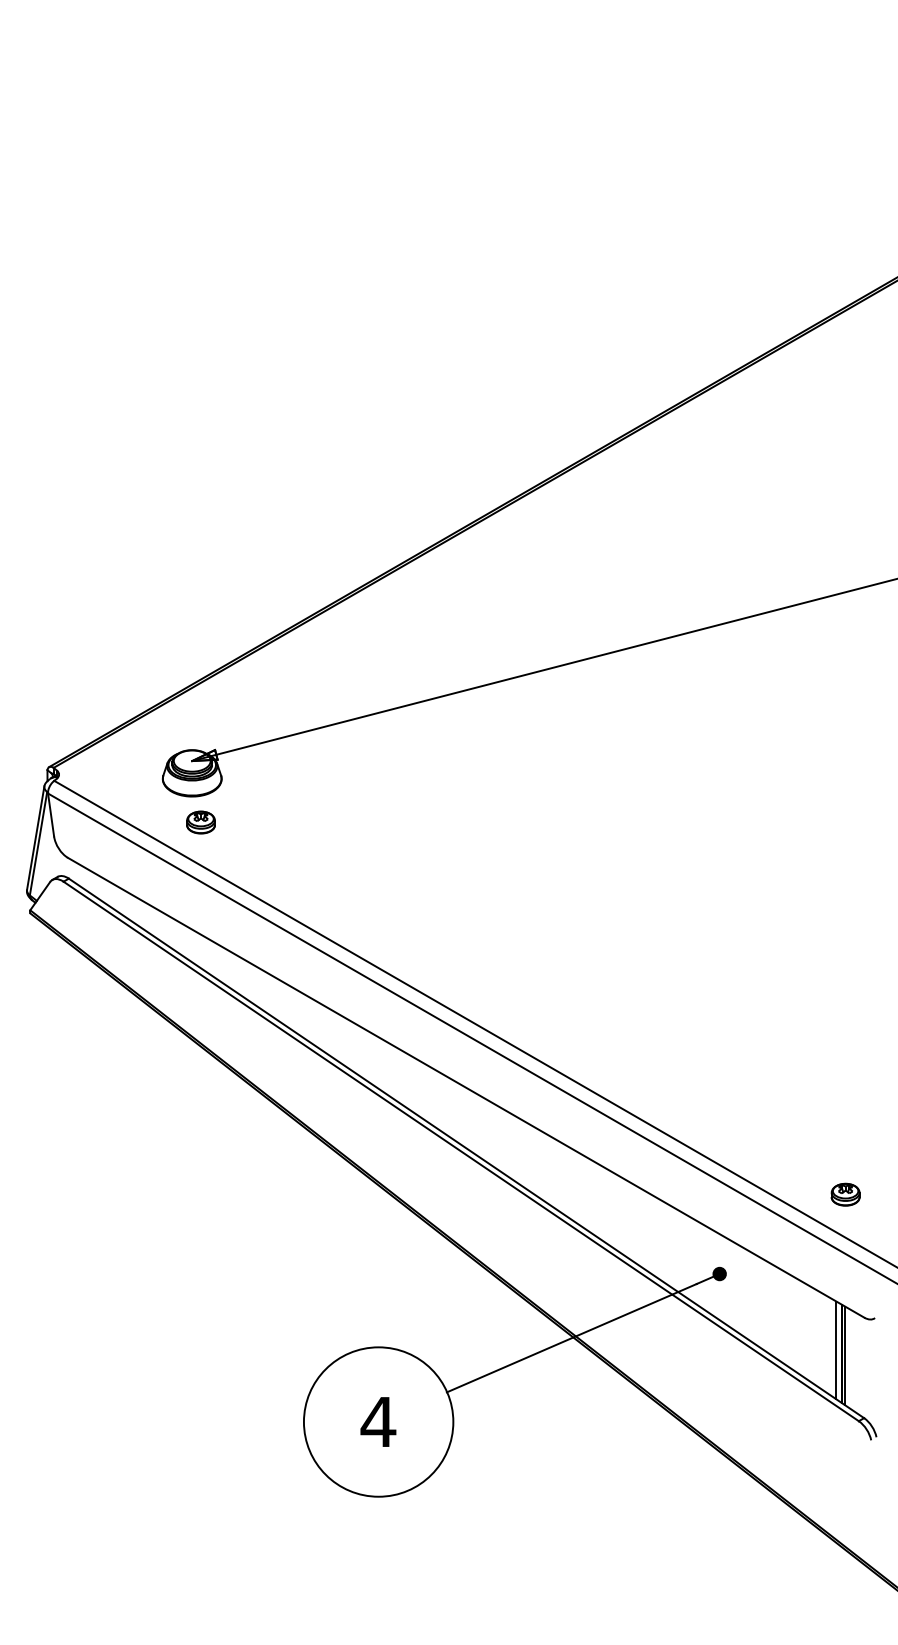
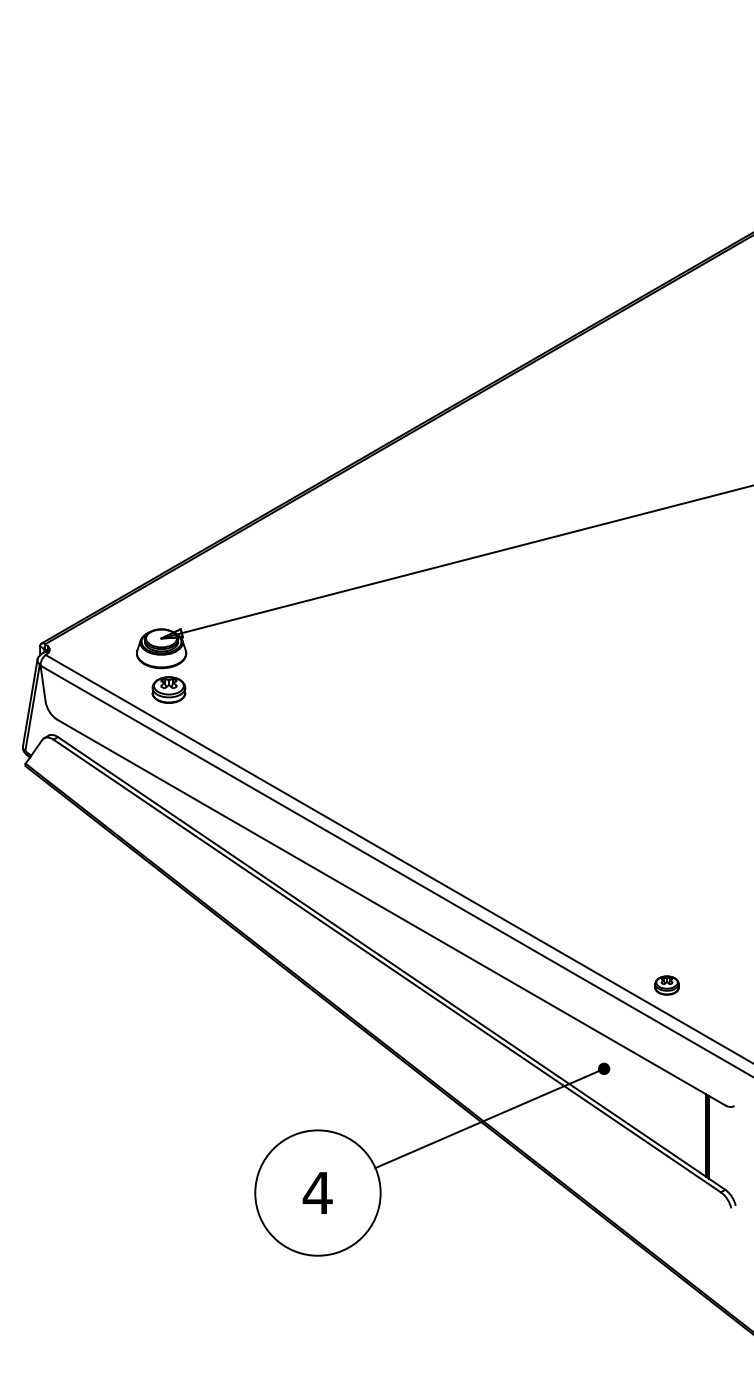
part: (200, 822) -> (168, 690), size x1.4
part: (845, 1194) -> (666, 985), moved
line: (836, 1350) -> (702, 1133), removed

